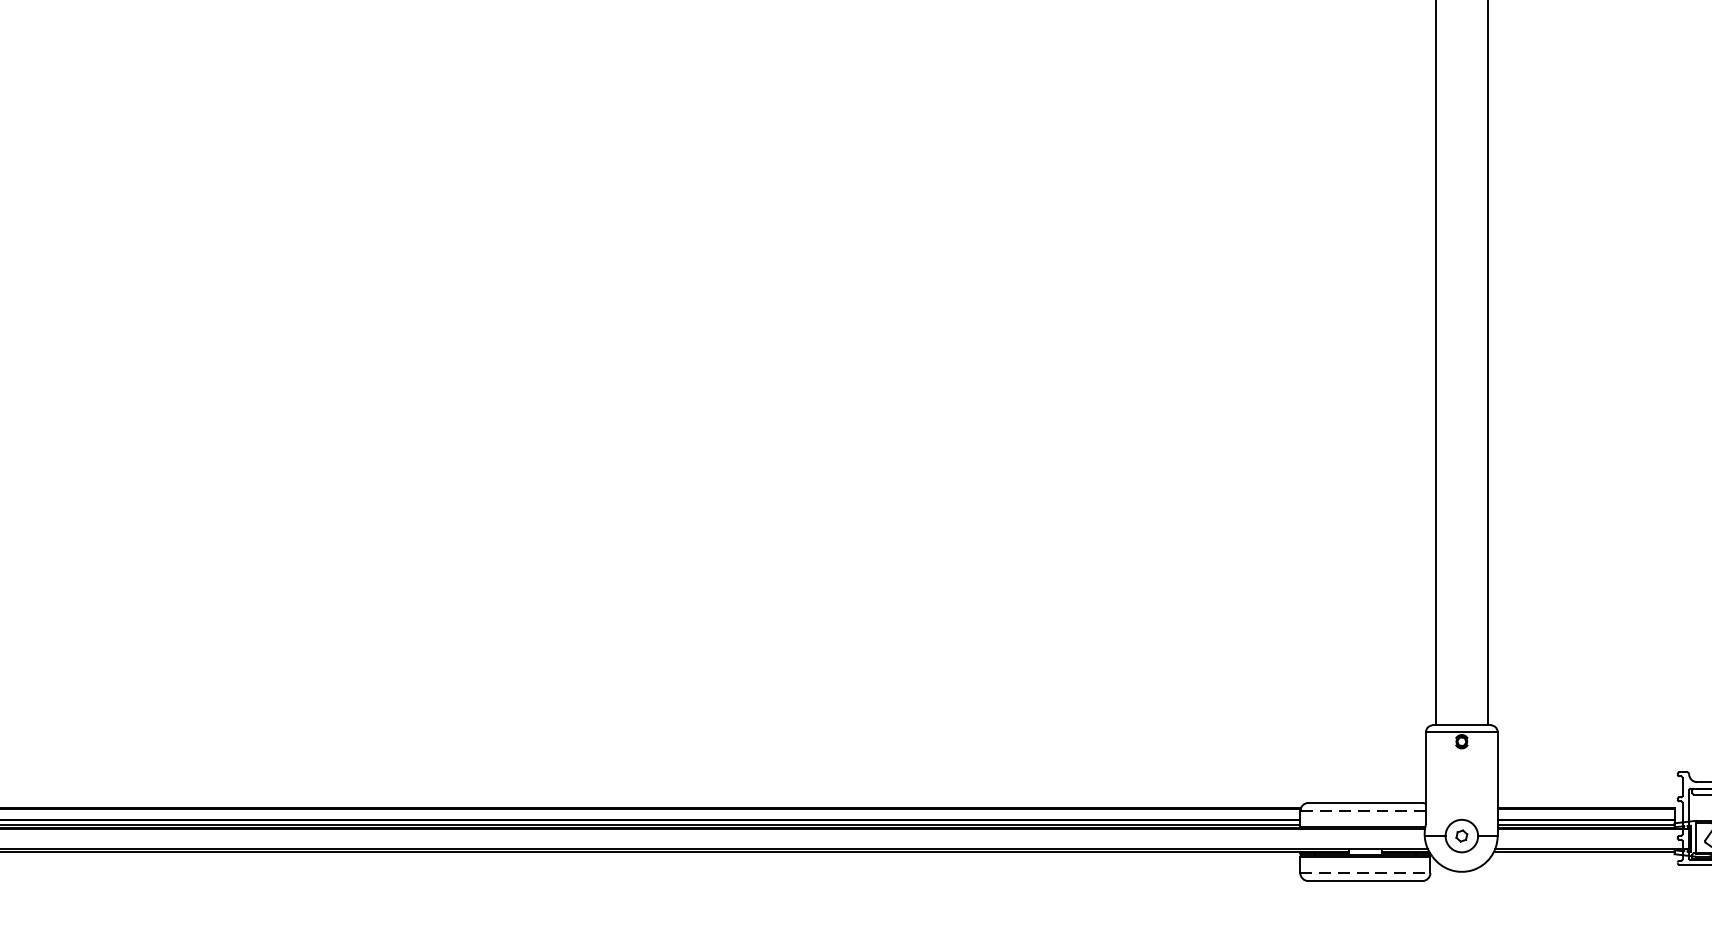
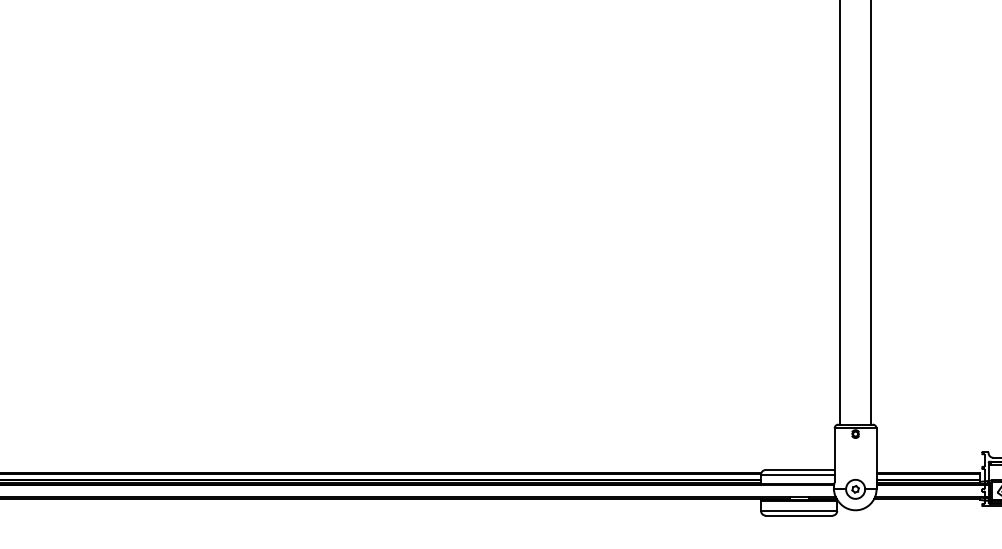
line: (1362, 810) -> (797, 474), dashed -> solid
line: (1365, 872) -> (799, 510), dashed -> solid

